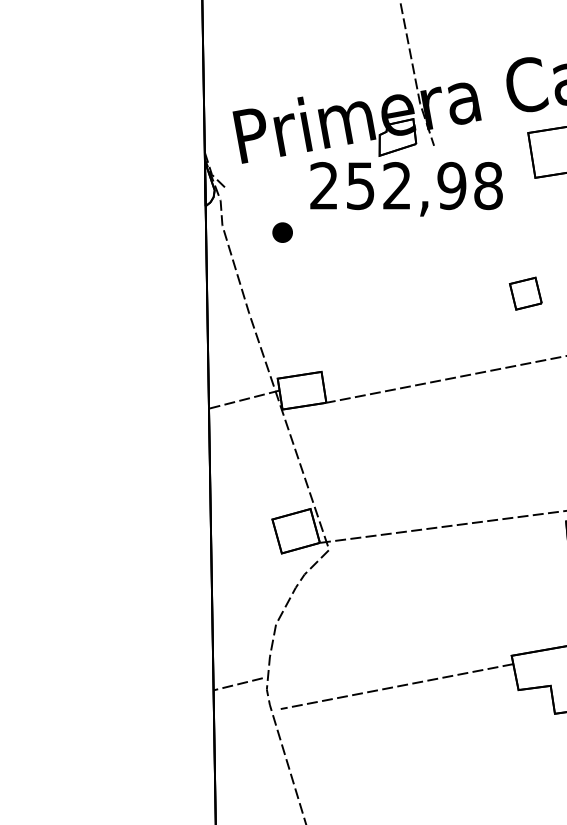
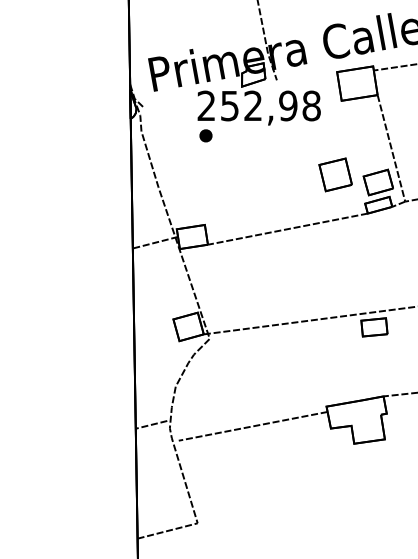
part: (281, 232) -> (205, 135), moved
part: (525, 293) -> (335, 174), size x1.6

